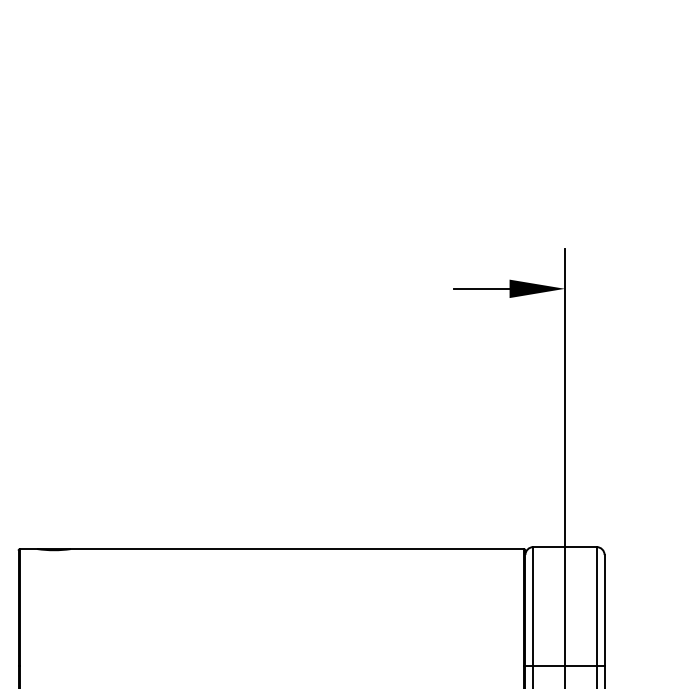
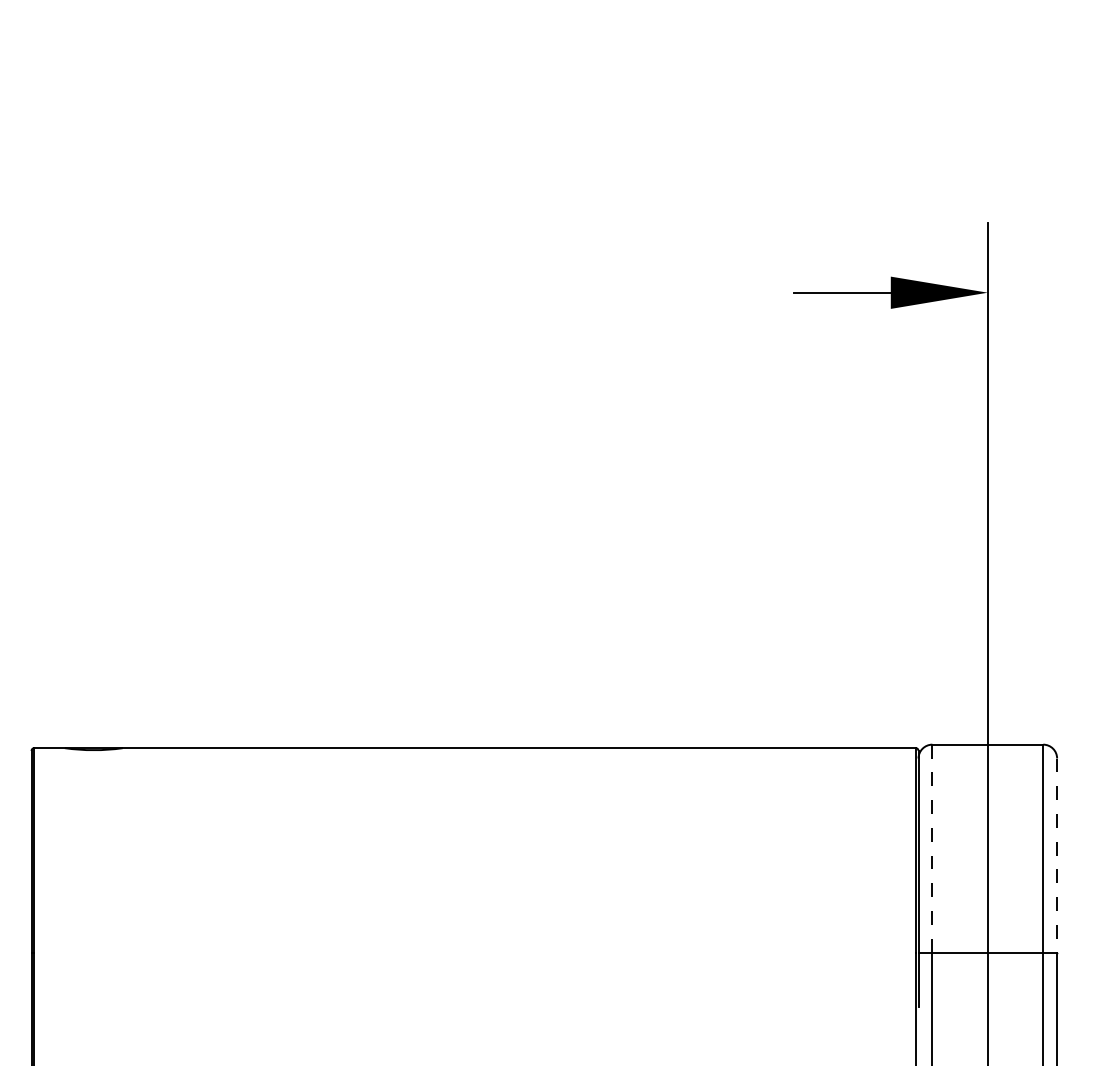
line: (533, 606) -> (932, 848), solid -> dashed
line: (604, 610) -> (1056, 855), solid -> dashed

